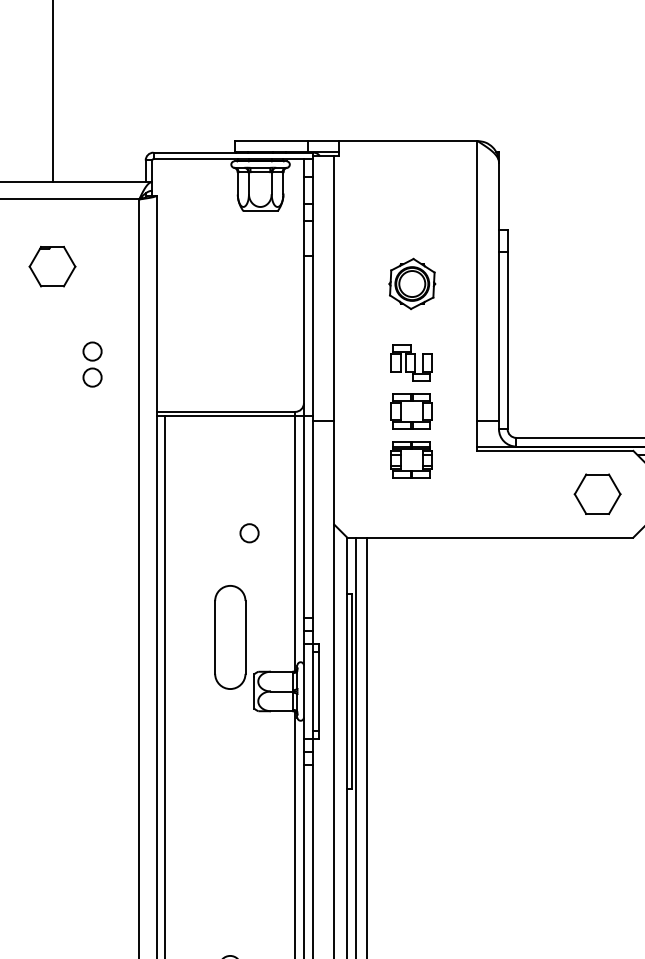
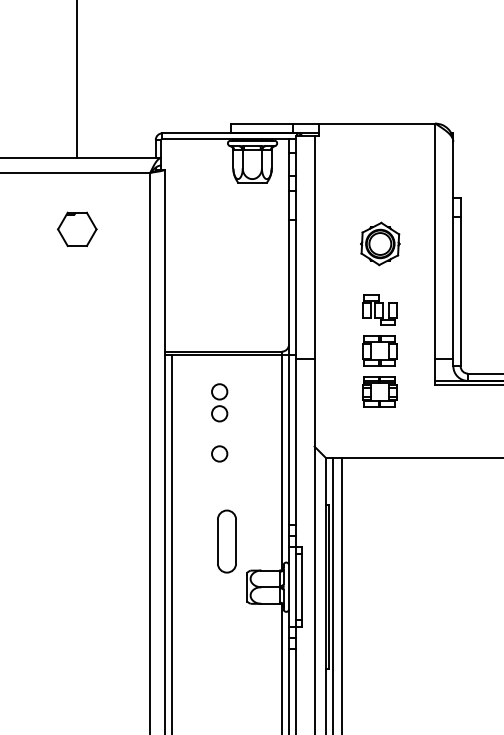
part: (92, 364) -> (219, 402), moved
circle: (249, 533) -> (219, 454), moved
part: (229, 636) -> (226, 540), size x0.71

